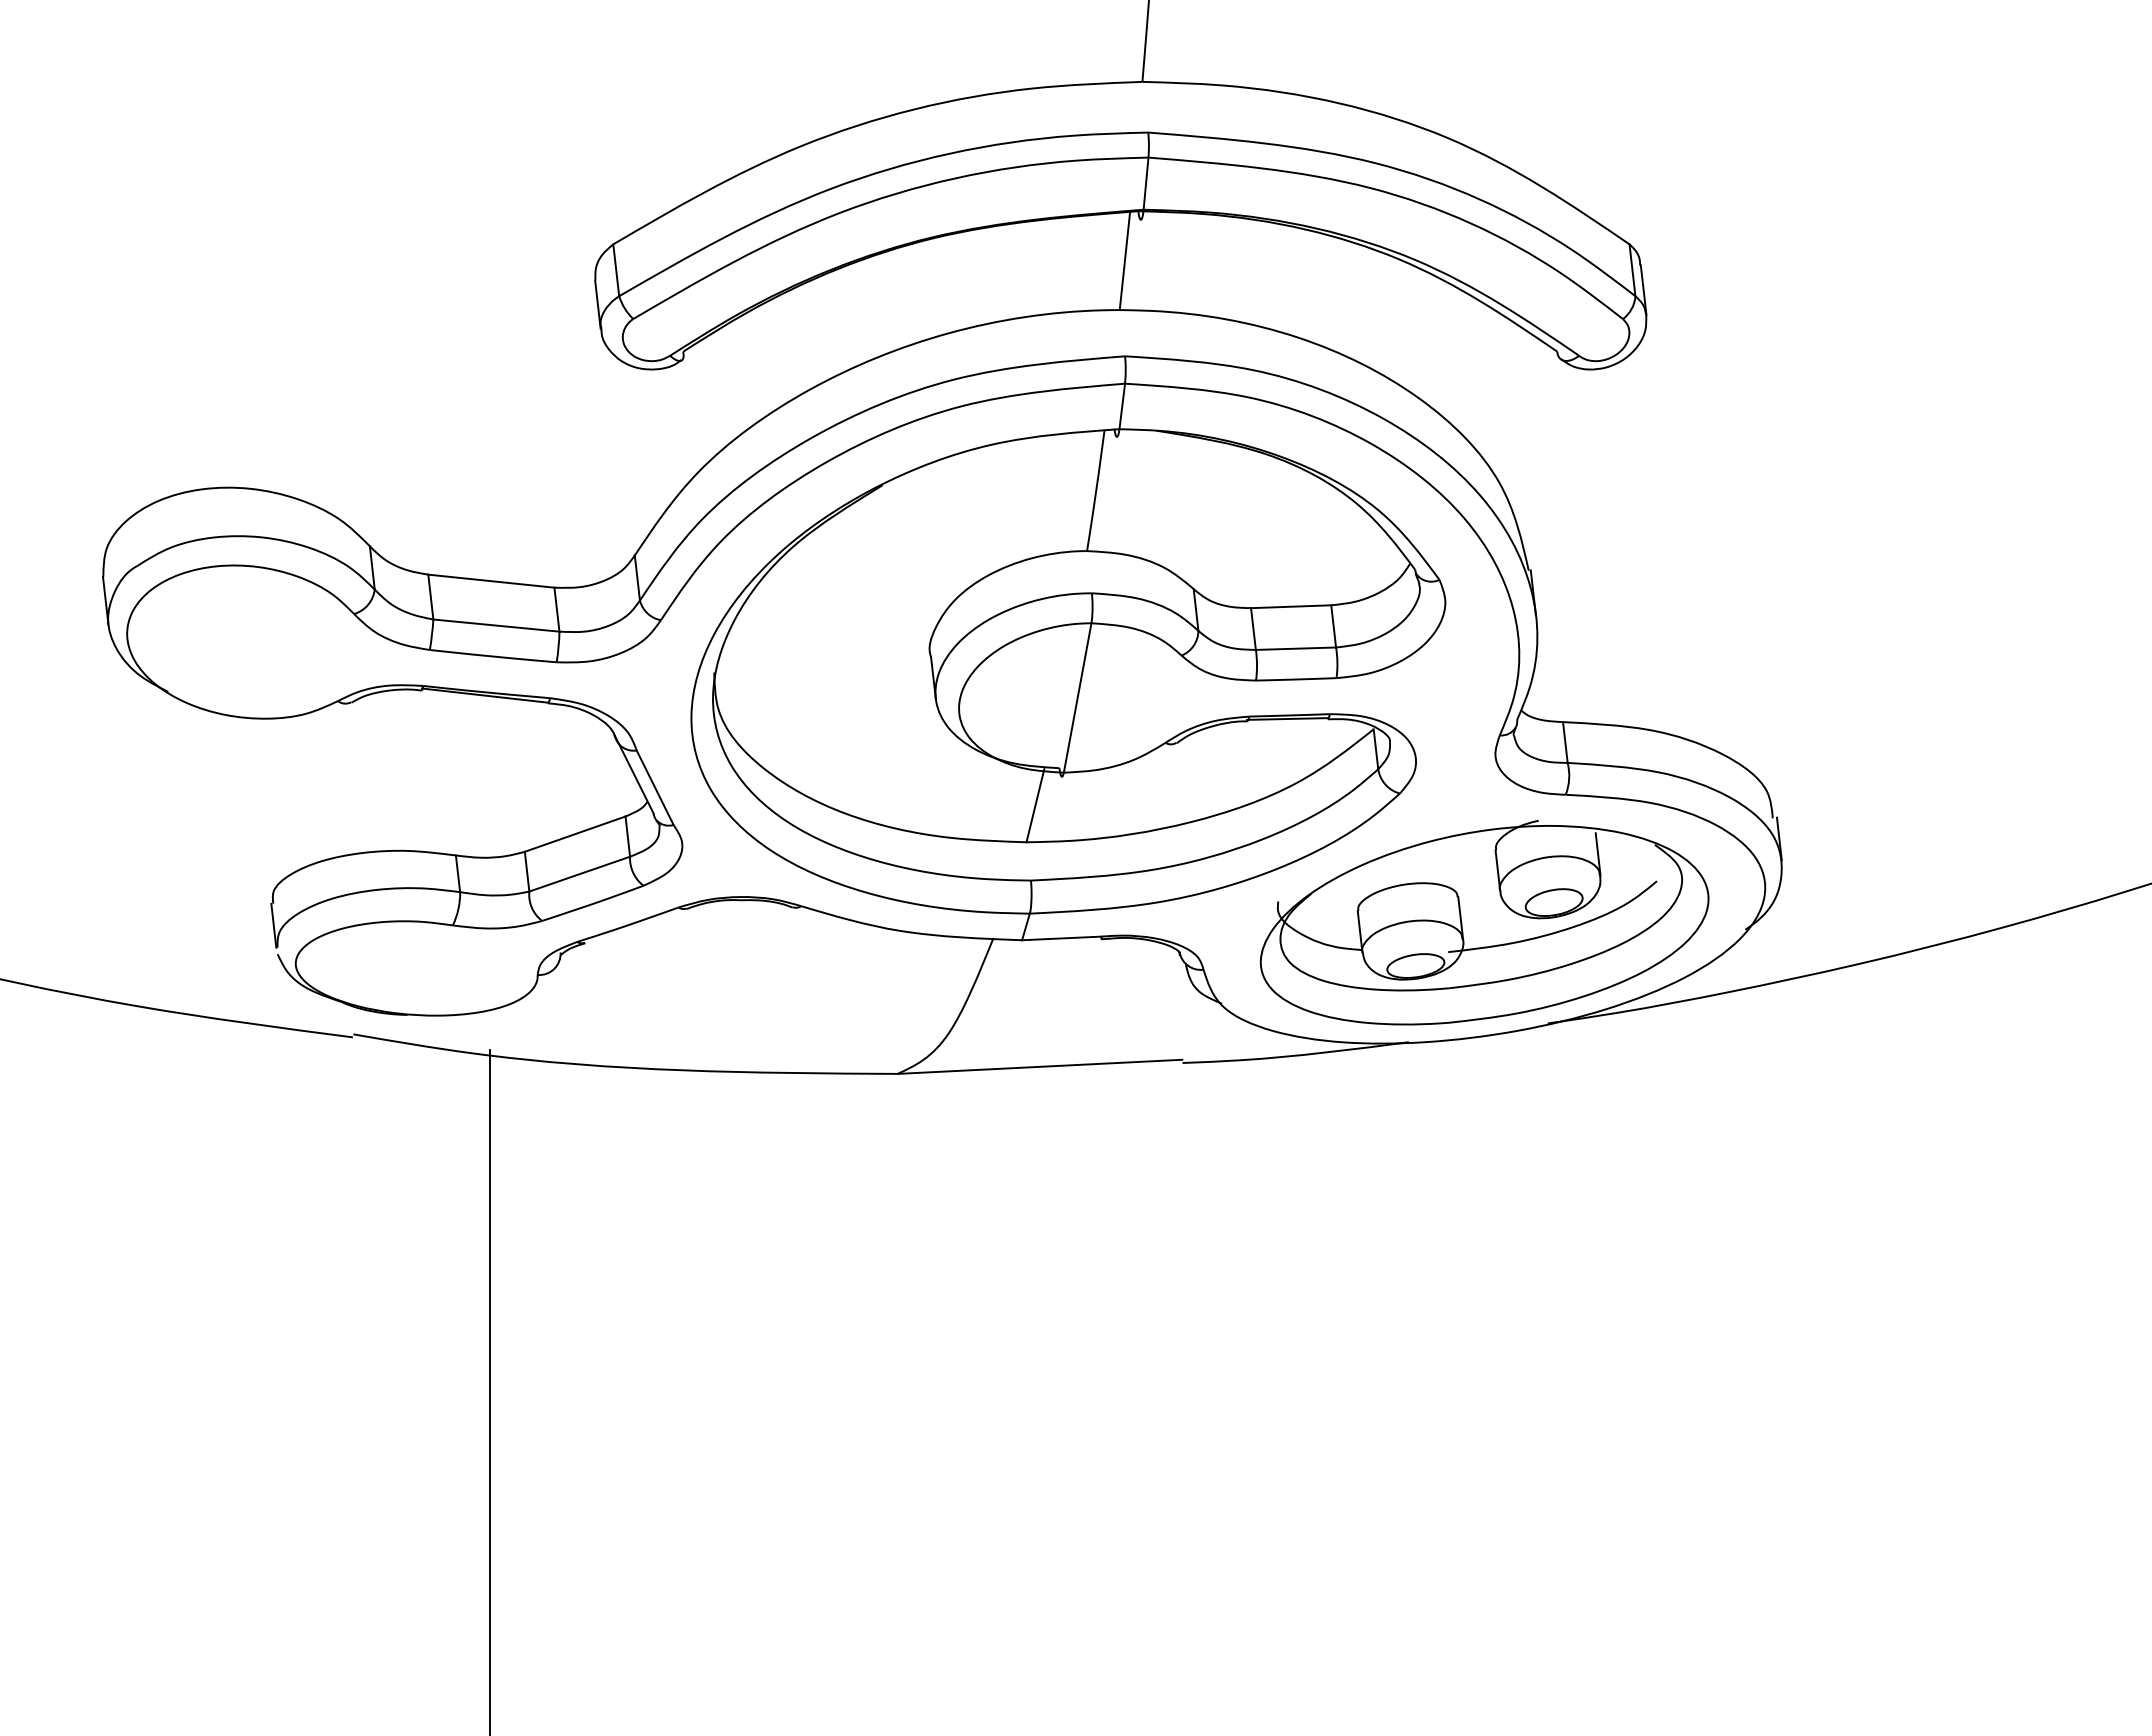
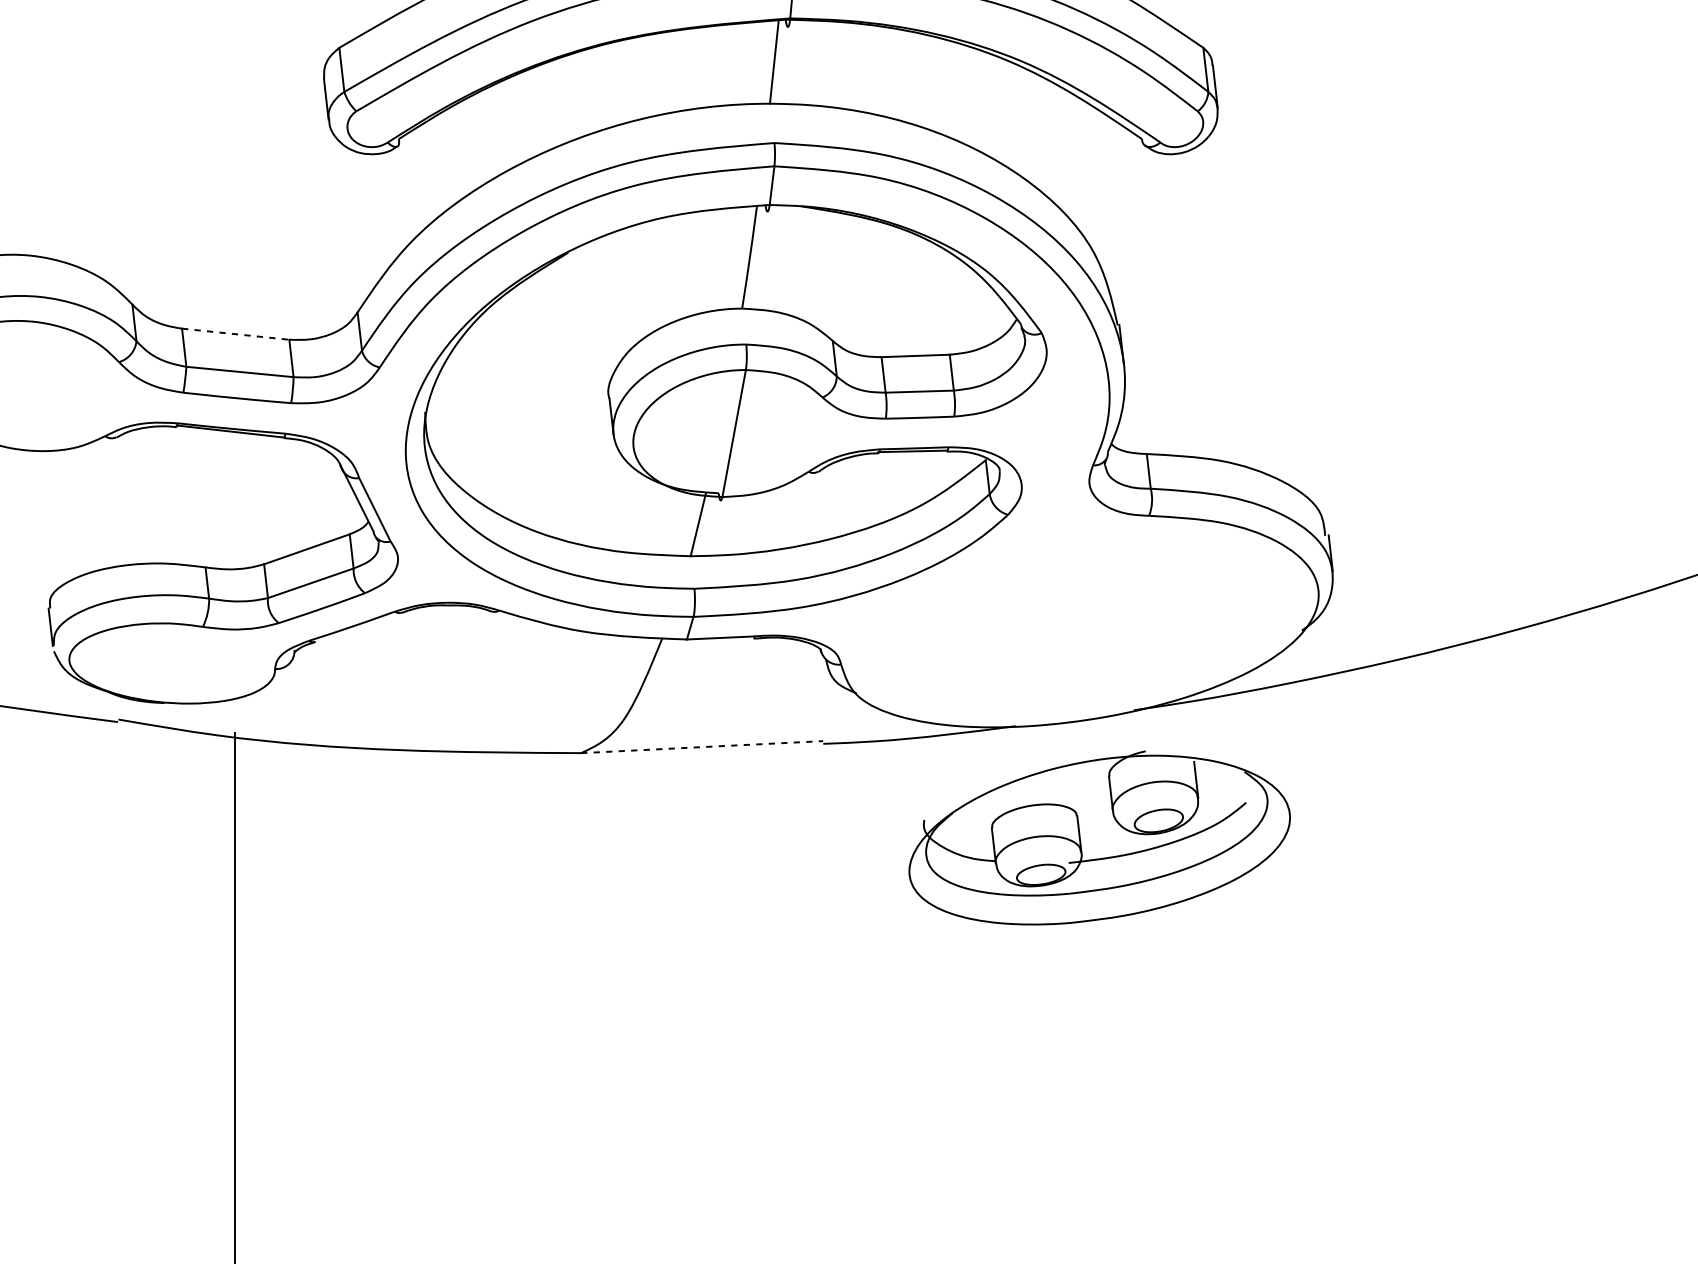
line: (491, 581) -> (235, 334), solid -> dashed
part: (1484, 922) -> (1099, 837), moved
line: (1040, 1066) -> (702, 746), solid -> dashed

